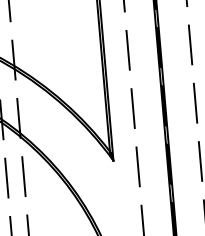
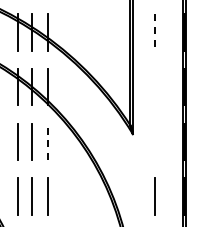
line: (128, 51) -> (155, 33), solid -> dashed
line: (133, 108) -> (155, 87), removed
line: (138, 166) -> (155, 141), removed
line: (24, 176) -> (48, 141), solid -> dashed

